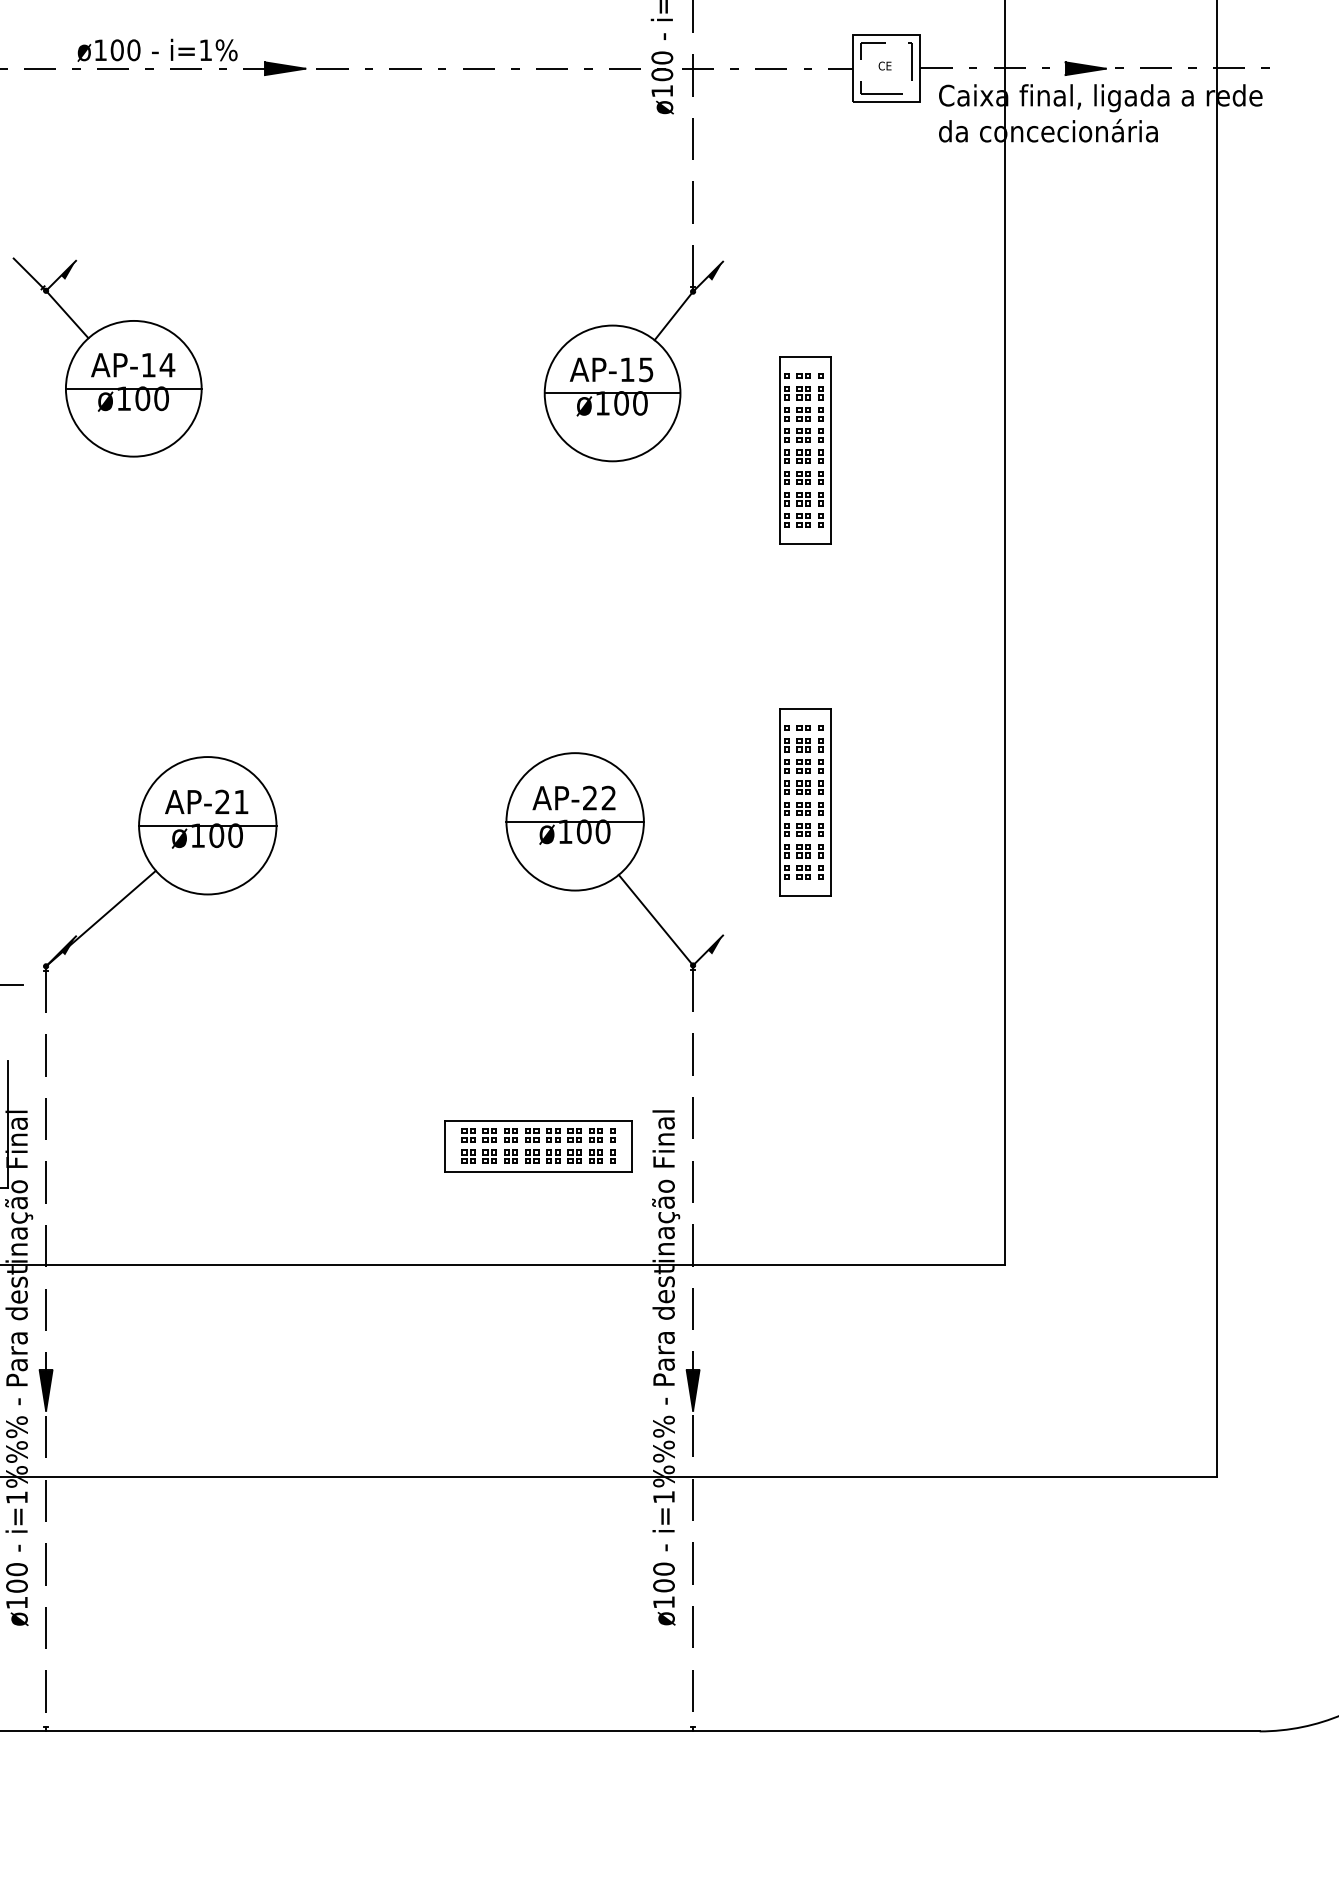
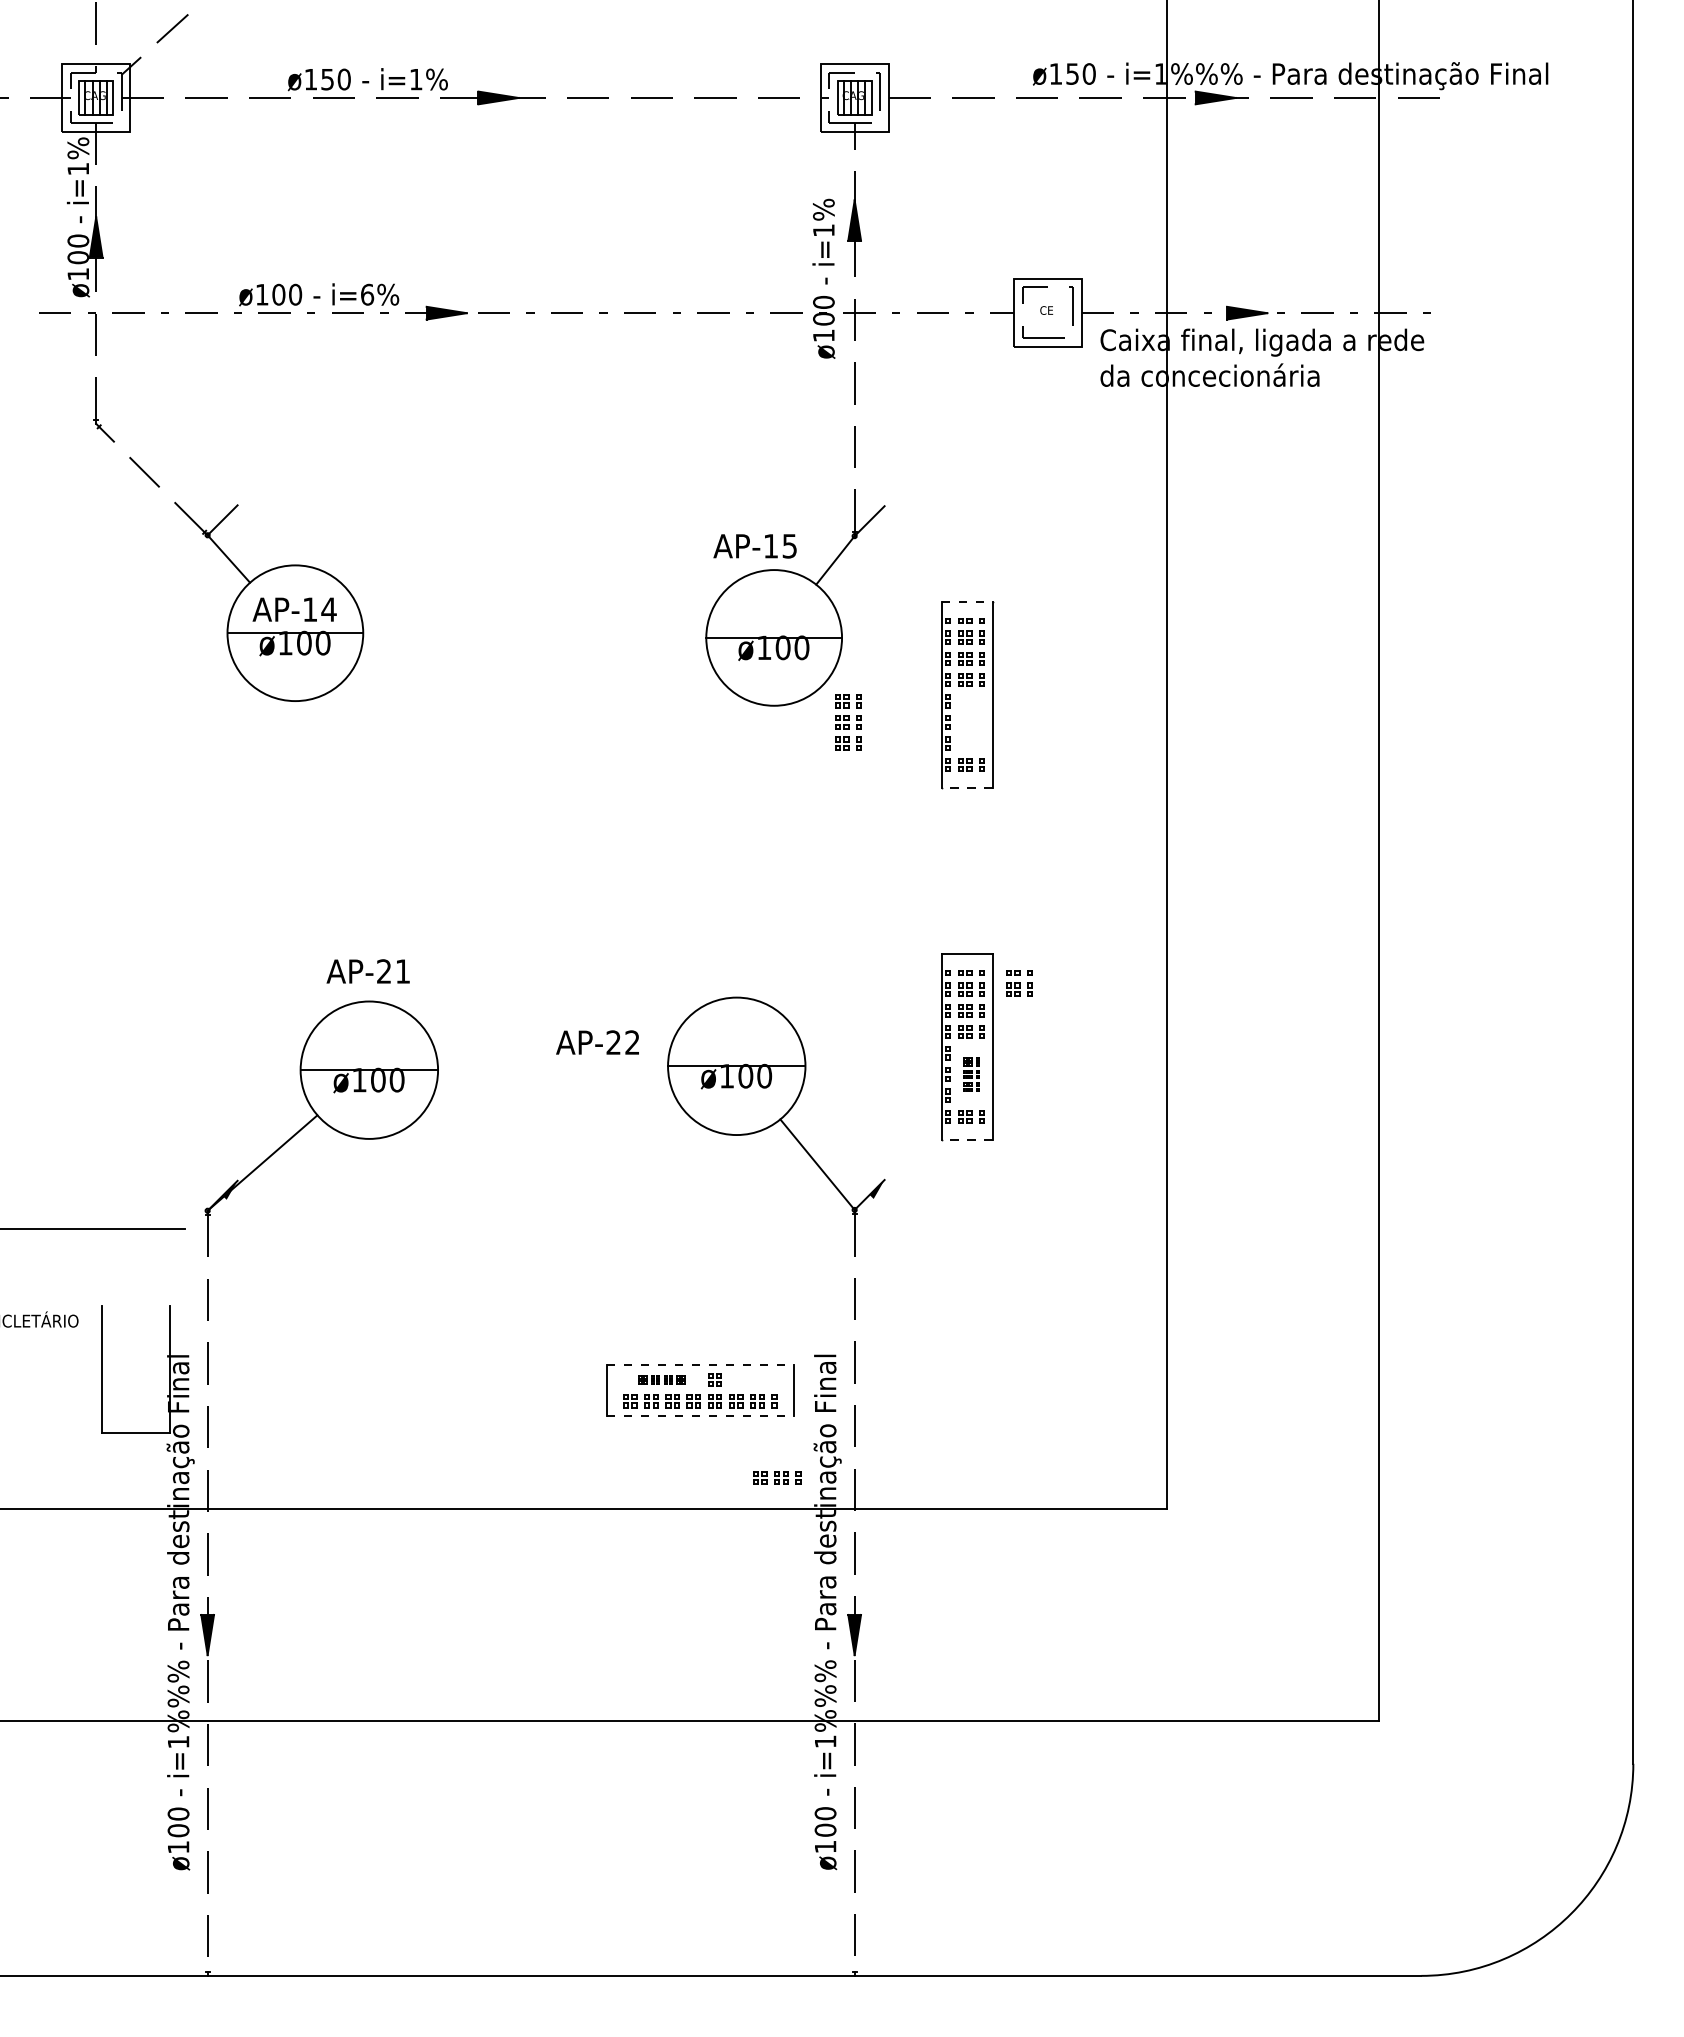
text: (205, 50) -> (367, 294), i=1%%% -> i=6%%%
fill: (67, 270) -> (229, 514), removed
fill: (714, 271) -> (876, 515), removed
line: (805, 357) -> (967, 601), solid -> dashed
text: (610, 370) -> (754, 546), moved
part: (809, 478) -> (848, 722), moved
line: (804, 544) -> (966, 788), solid -> dashed
part: (857, 739) -> (1019, 983), added
text: (573, 798) -> (597, 1042), moved
text: (205, 802) -> (367, 971), moved
part: (809, 830) -> (971, 1074), size x0.6
line: (804, 896) -> (966, 1140), solid -> dashed
line: (538, 1121) -> (700, 1365), solid -> dashed
part: (499, 1135) -> (661, 1379), size x0.6
part: (591, 1135) -> (777, 1477), moved
line: (538, 1172) -> (700, 1416), solid -> dashed

